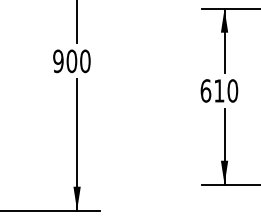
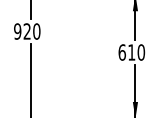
text: (71, 61) -> (26, 31), 900 -> 920

